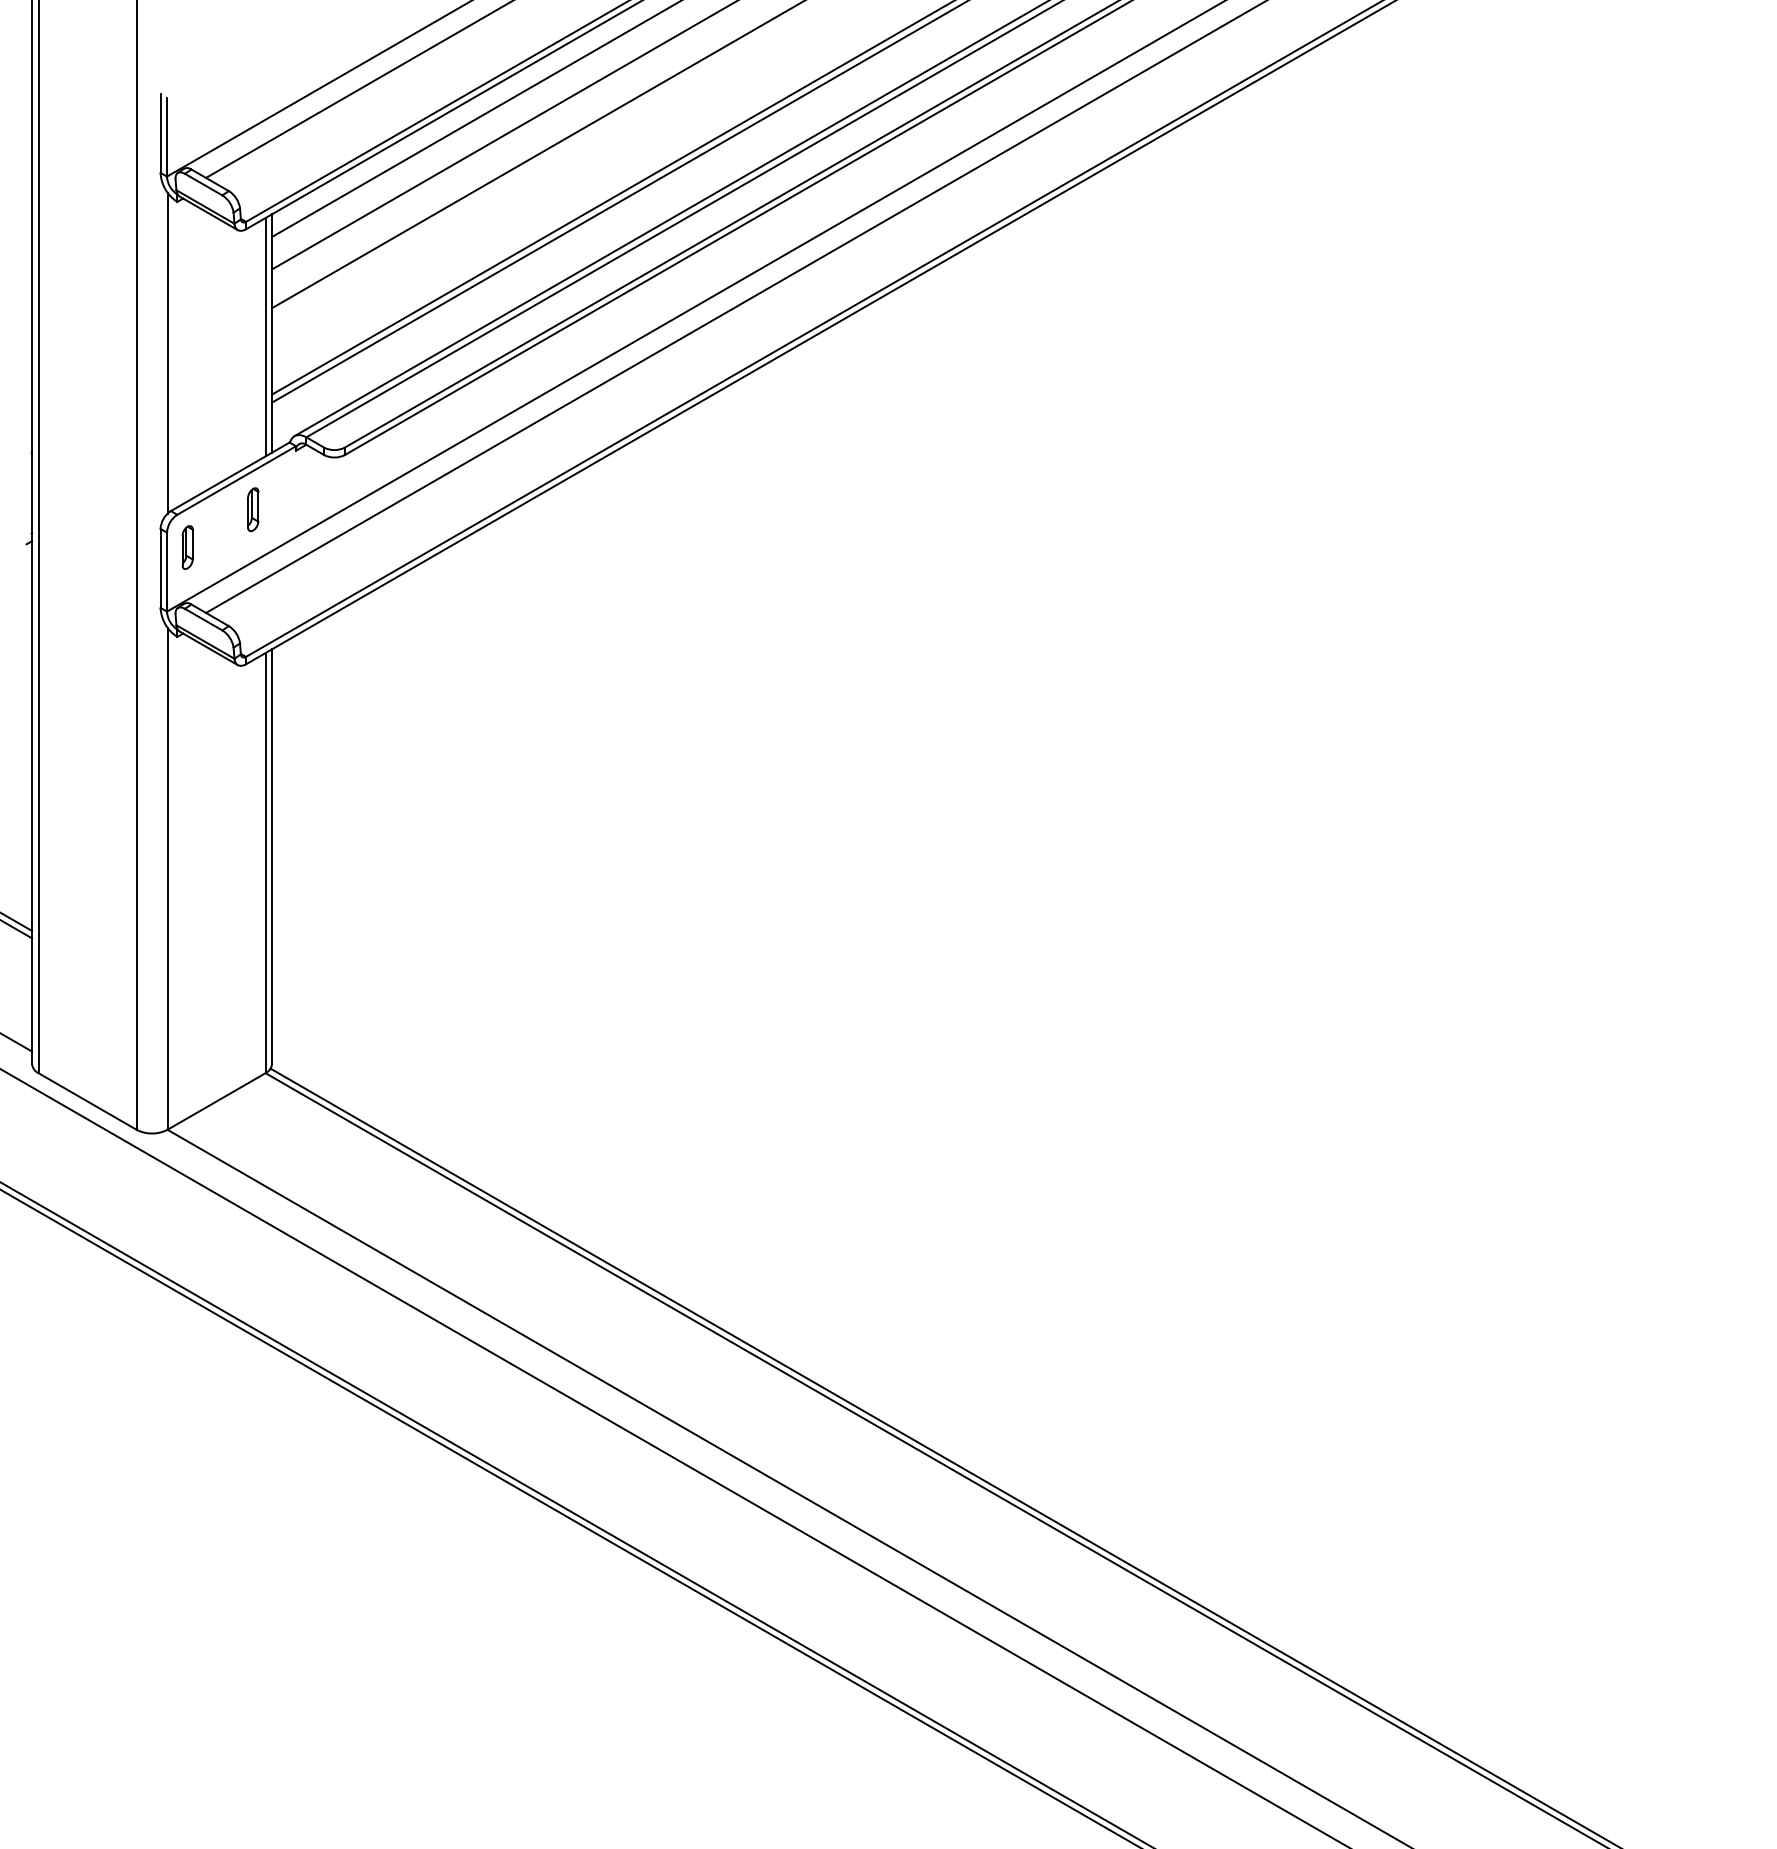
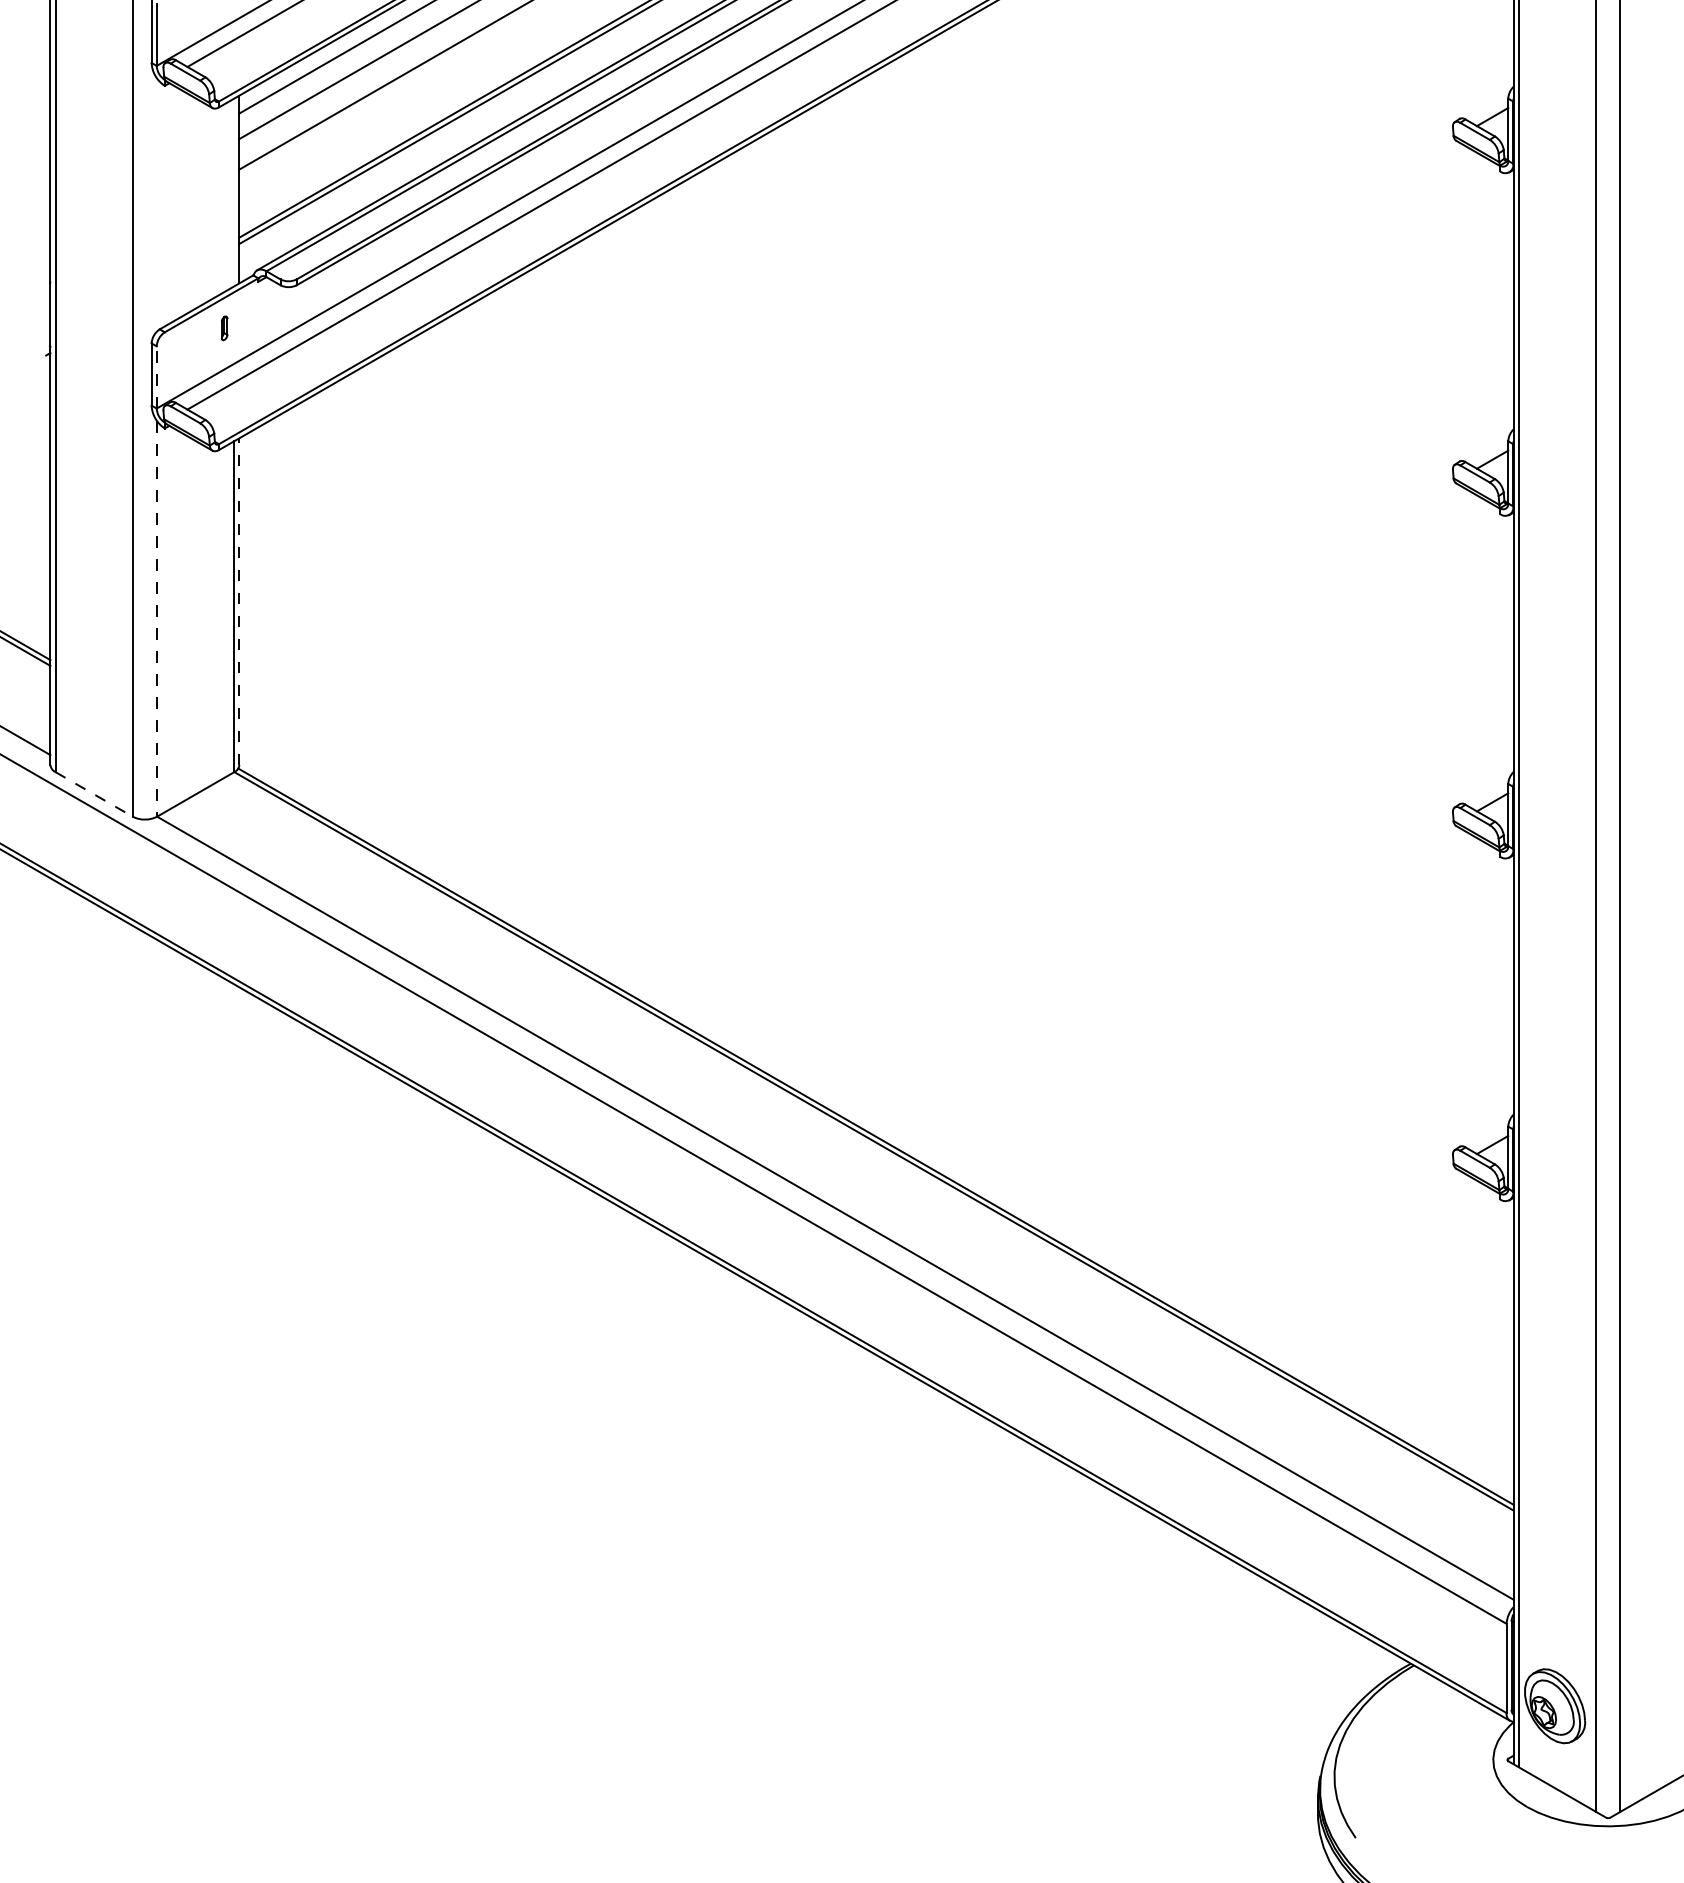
line: (265, 337) -> (234, 192), removed
line: (168, 352) -> (157, 204), removed
part: (253, 509) -> (224, 328), size x0.7
part: (188, 546) -> (173, 357), removed
line: (166, 570) -> (156, 376), solid -> dashed
line: (272, 856) -> (239, 601), solid -> dashed
line: (168, 878) -> (157, 618), solid -> dashed
line: (88, 1101) -> (94, 794), solid -> dashed

